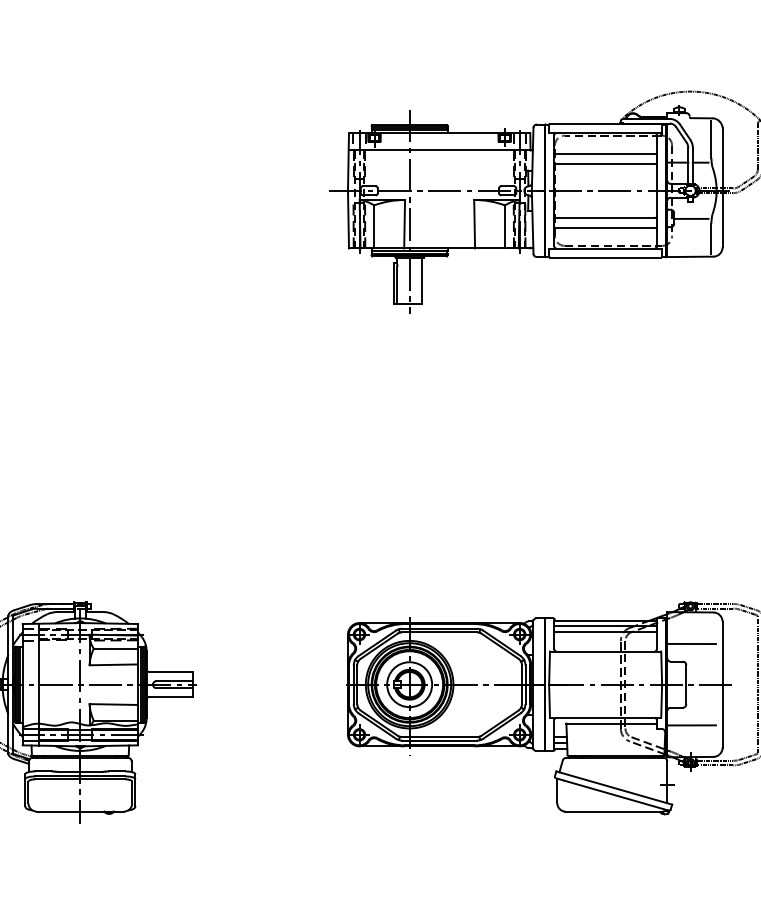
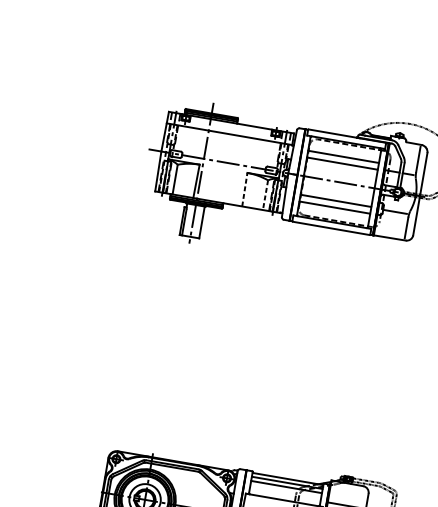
line: (474, 223) -> (244, 189), solid -> dashed
line: (505, 226) -> (265, 194), solid -> dashed

